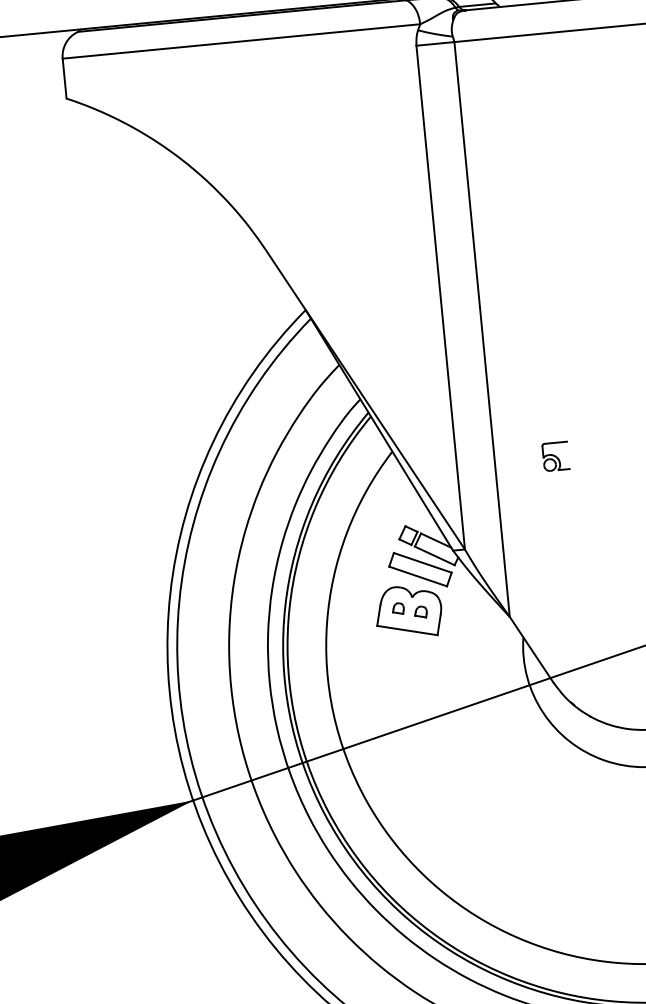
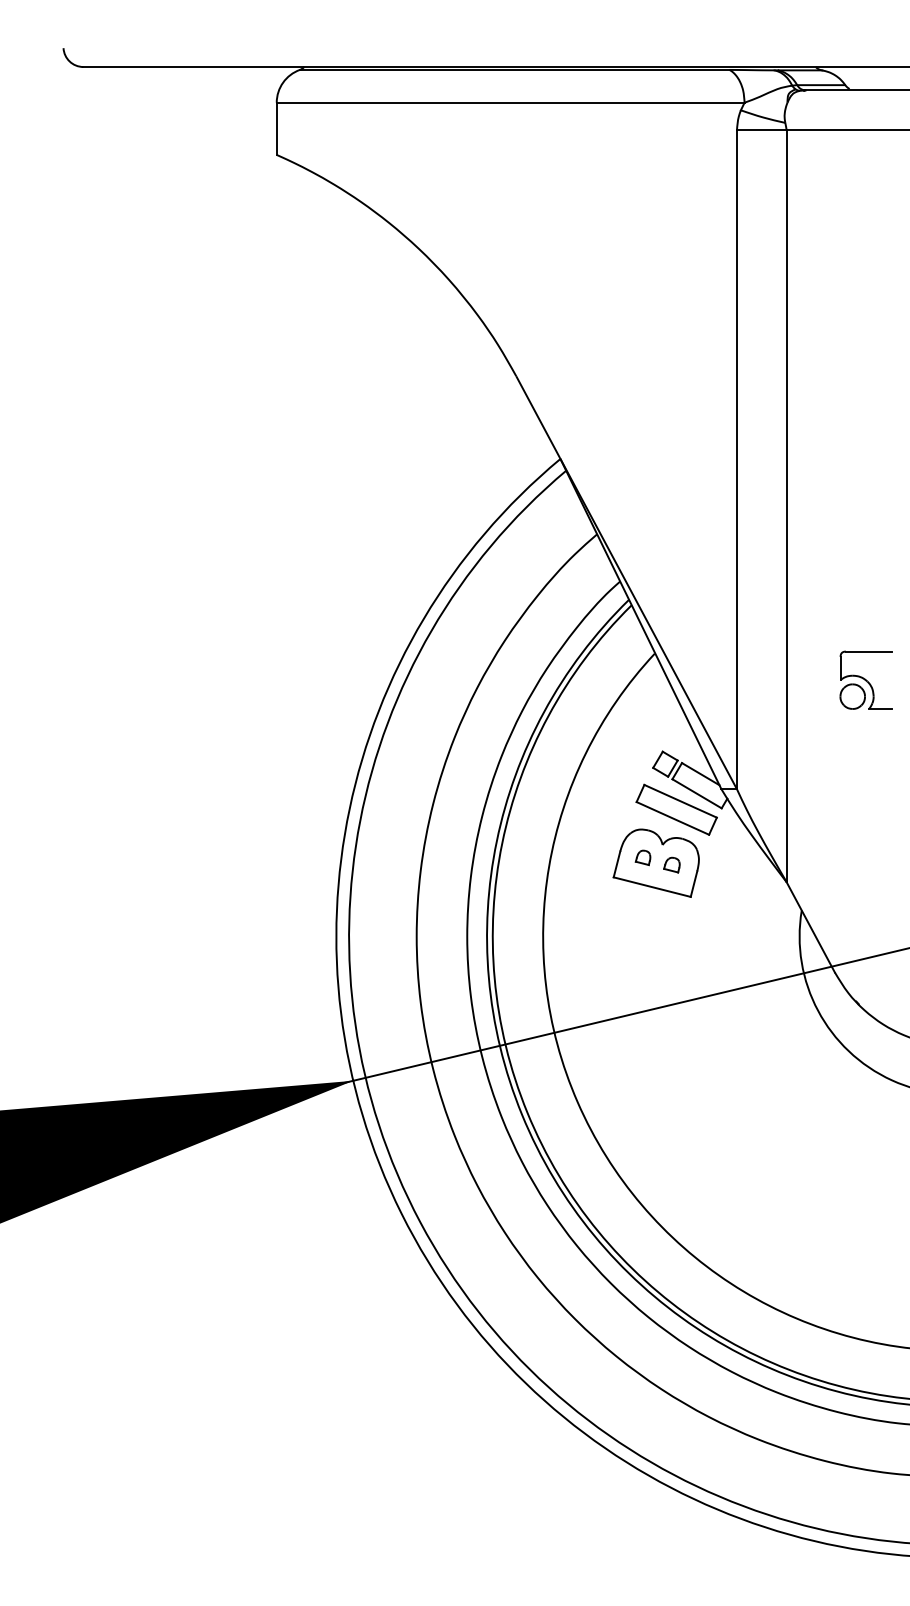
part: (555, 456) -> (866, 679), size x1.6

